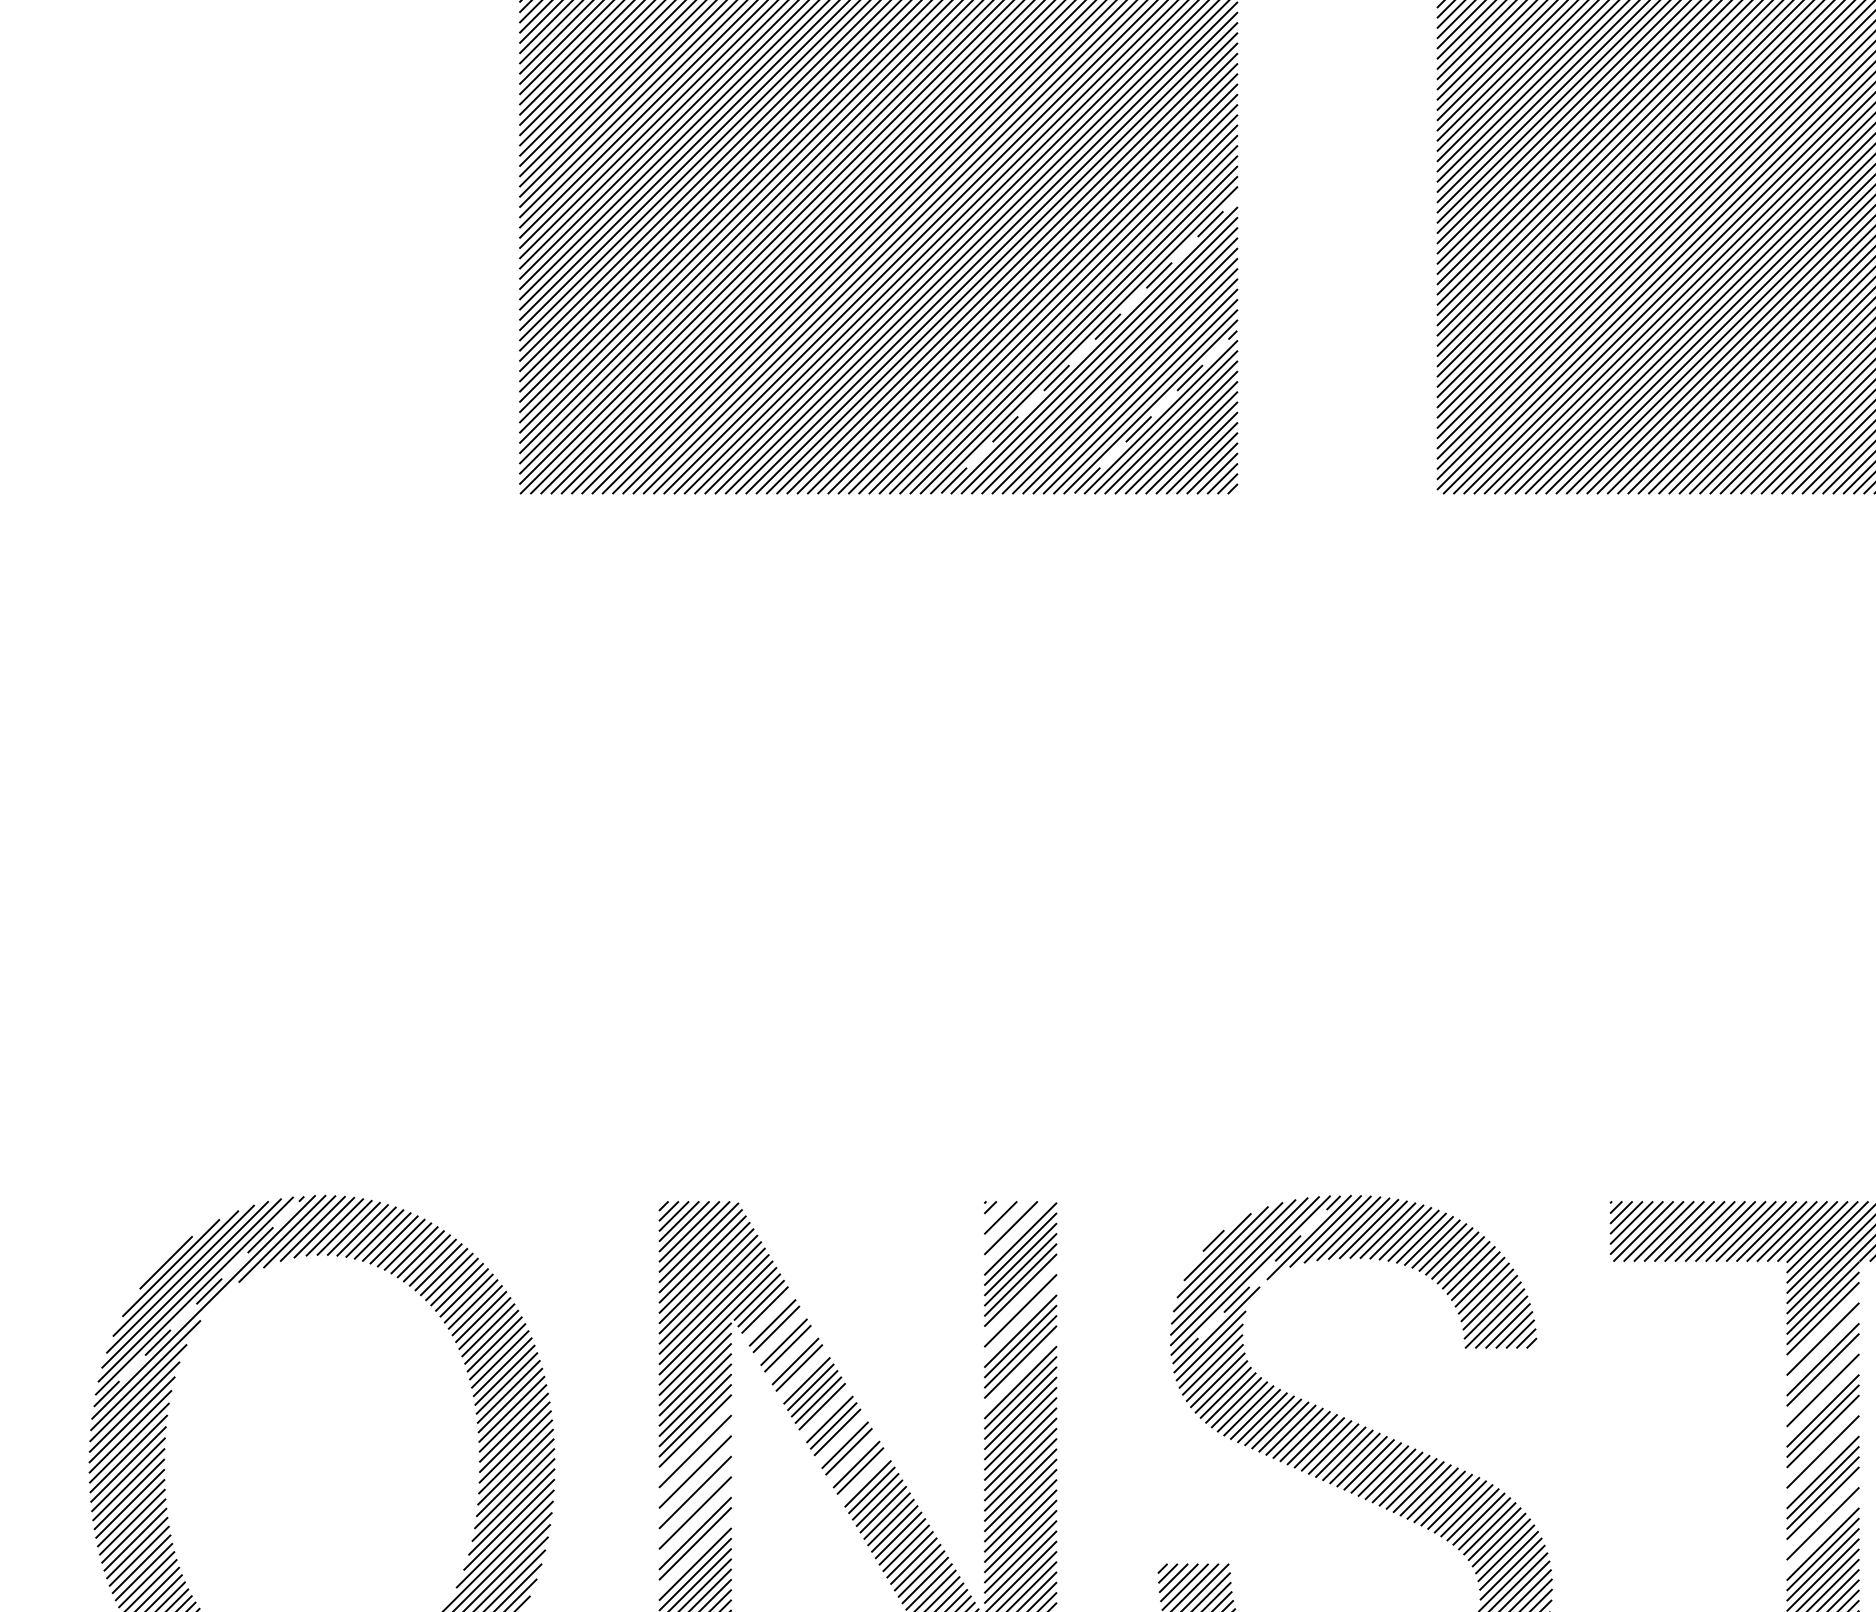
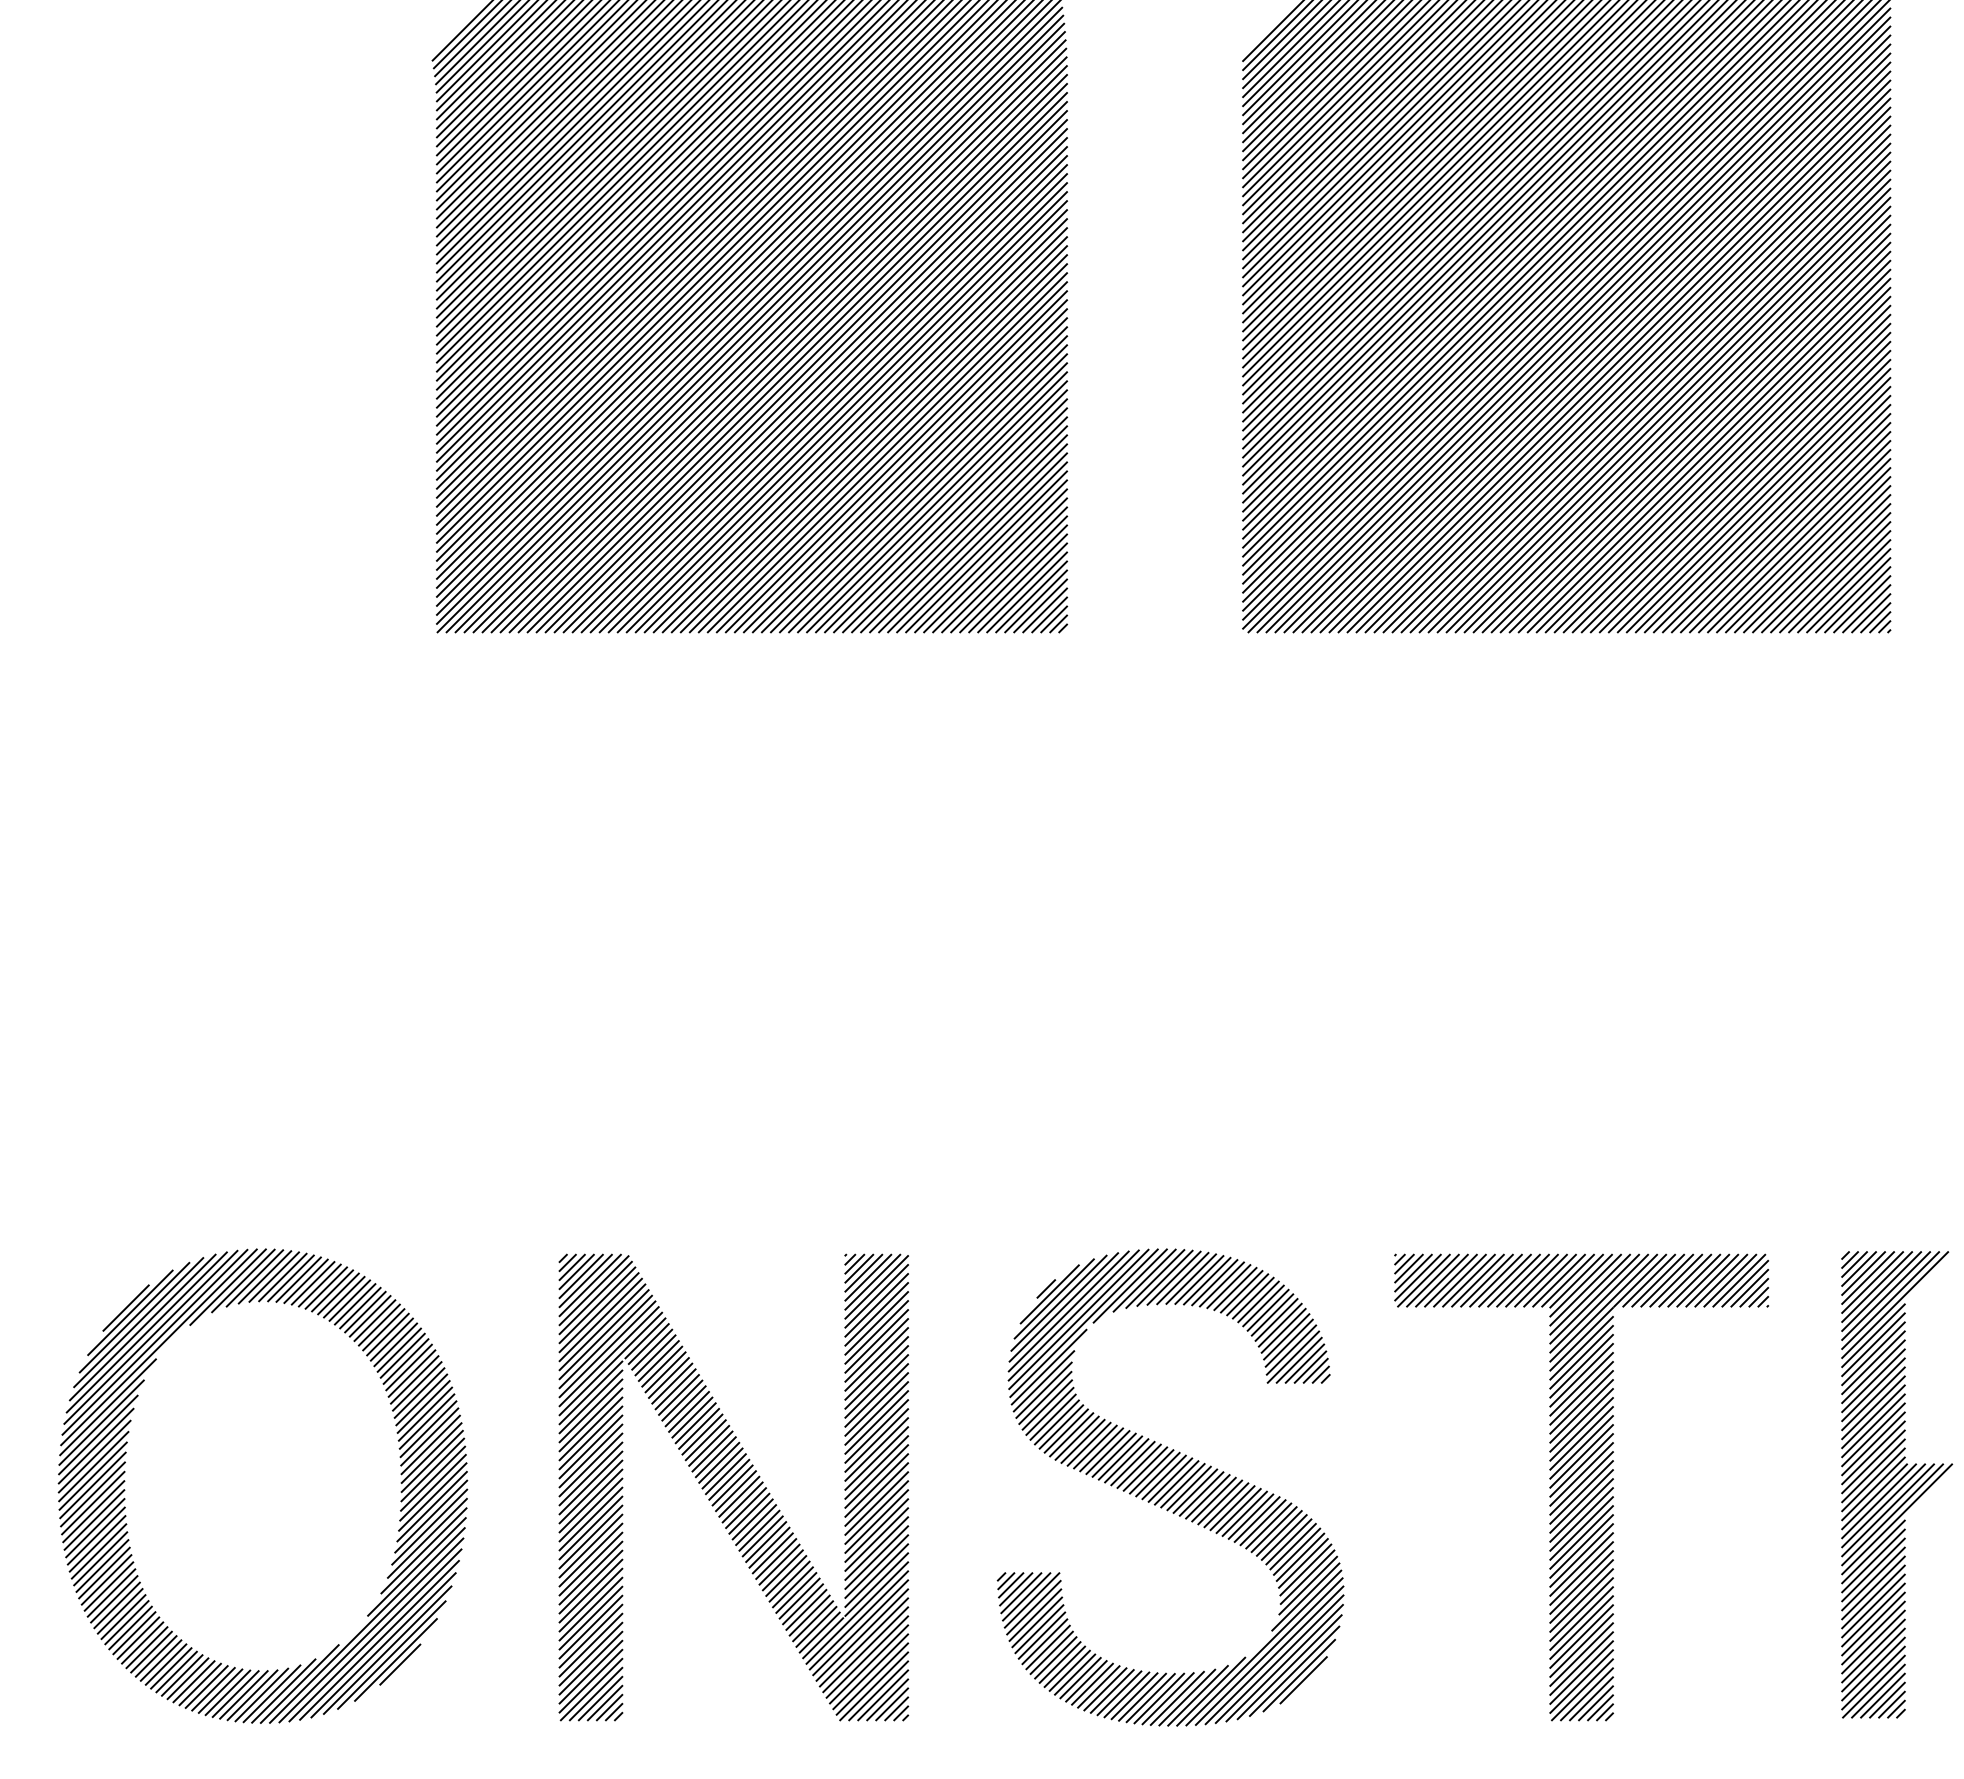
line: (1089, 345) -> (937, 502), dashed -> solid
line: (1155, 411) -> (995, 560), dashed -> solid
line: (995, 1211) -> (854, 1263), added
line: (1005, 1222) -> (863, 1272), added
line: (1015, 1232) -> (872, 1281), added
line: (1257, 1279) -> (1084, 1322), dashed -> solid
line: (1020, 1300) -> (876, 1341), added
line: (198, 1301) -> (154, 1342), dashed -> solid
line: (768, 1316) -> (655, 1355), added
line: (1020, 1321) -> (876, 1359), added
line: (1822, 1328) -> (1581, 1365), added
line: (780, 1336) -> (665, 1372), added
line: (1822, 1348) -> (1581, 1383), added
line: (791, 1355) -> (675, 1389), added
line: (1020, 1372) -> (876, 1404), added
line: (802, 1374) -> (685, 1406), added
line: (1822, 1380) -> (1581, 1411), added
line: (1822, 1400) -> (1581, 1429), added
line: (825, 1413) -> (705, 1440), added
line: (841, 1438) -> (719, 1462), added
line: (694, 1440) -> (590, 1464), added
line: (1822, 1441) -> (1581, 1465), added
line: (853, 1457) -> (729, 1479), added
line: (694, 1461) -> (590, 1482), added
line: (1822, 1462) -> (1581, 1483), added
line: (864, 1477) -> (739, 1496), added
line: (694, 1481) -> (590, 1500), added
line: (694, 1502) -> (590, 1518), added
line: (1822, 1513) -> (1581, 1528), added
line: (694, 1522) -> (590, 1536), added
line: (1822, 1534) -> (1581, 1546), added
line: (694, 1553) -> (590, 1563), added

